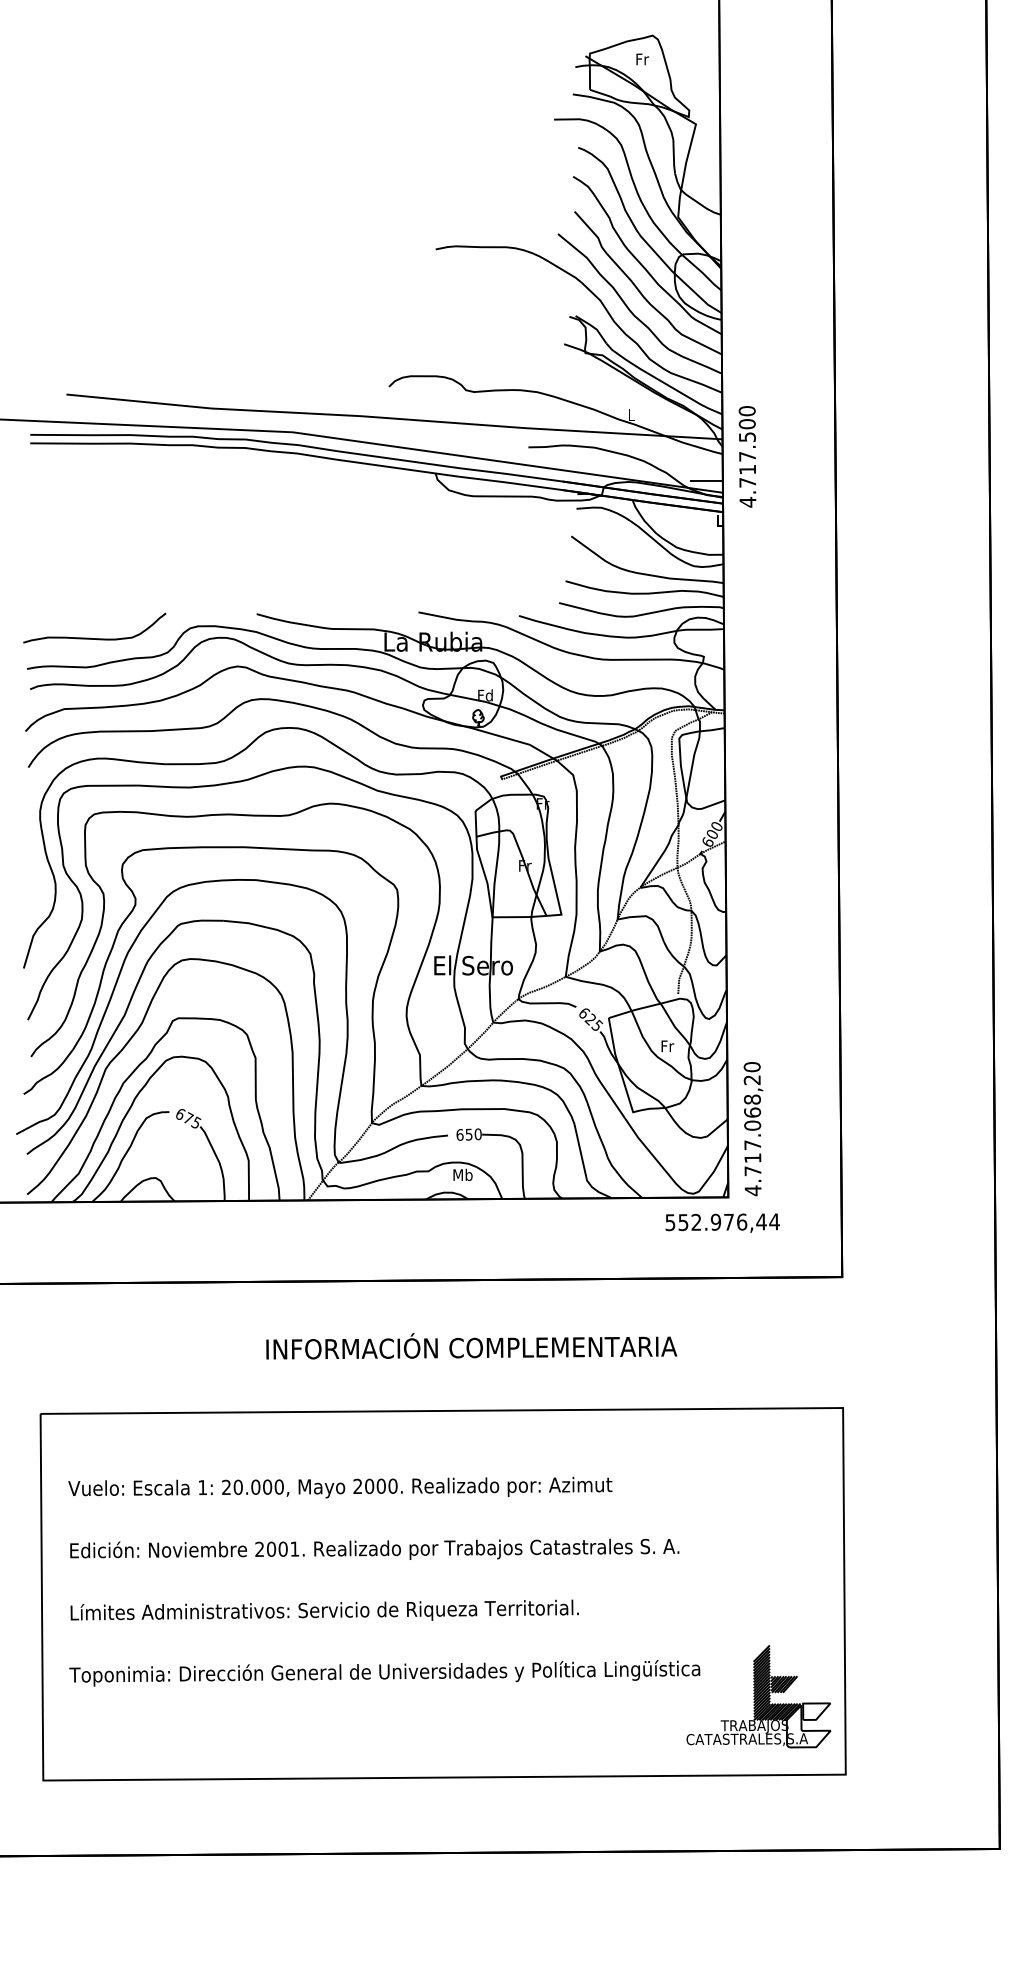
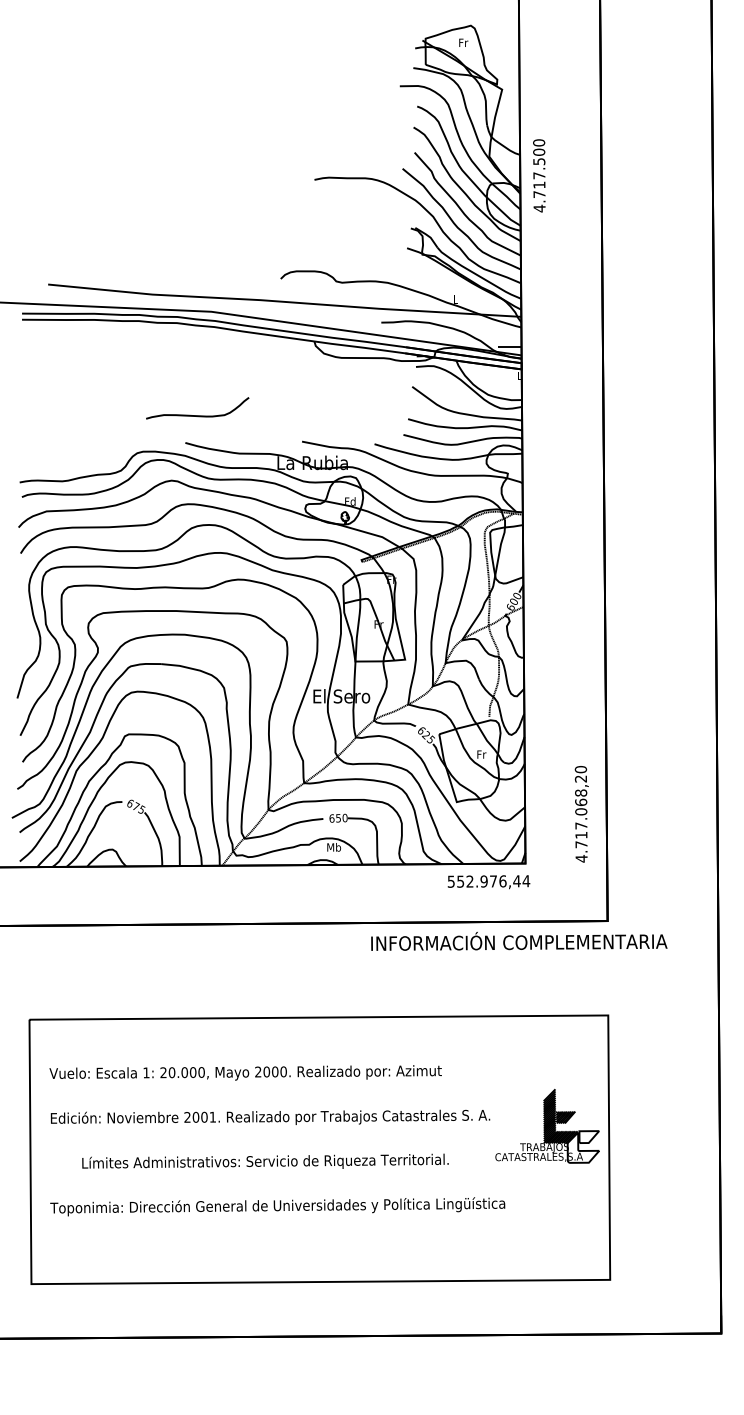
text: (747, 456) -> (539, 175), moved
curve: (94, 638) -> (197, 415), moved
text: (753, 1129) -> (581, 814), moved
text: (722, 1222) -> (488, 881), moved
text: (471, 1346) -> (519, 941), moved
text: (324, 1609) -> (265, 1160), moved
part: (758, 1696) -> (547, 1126), moved

